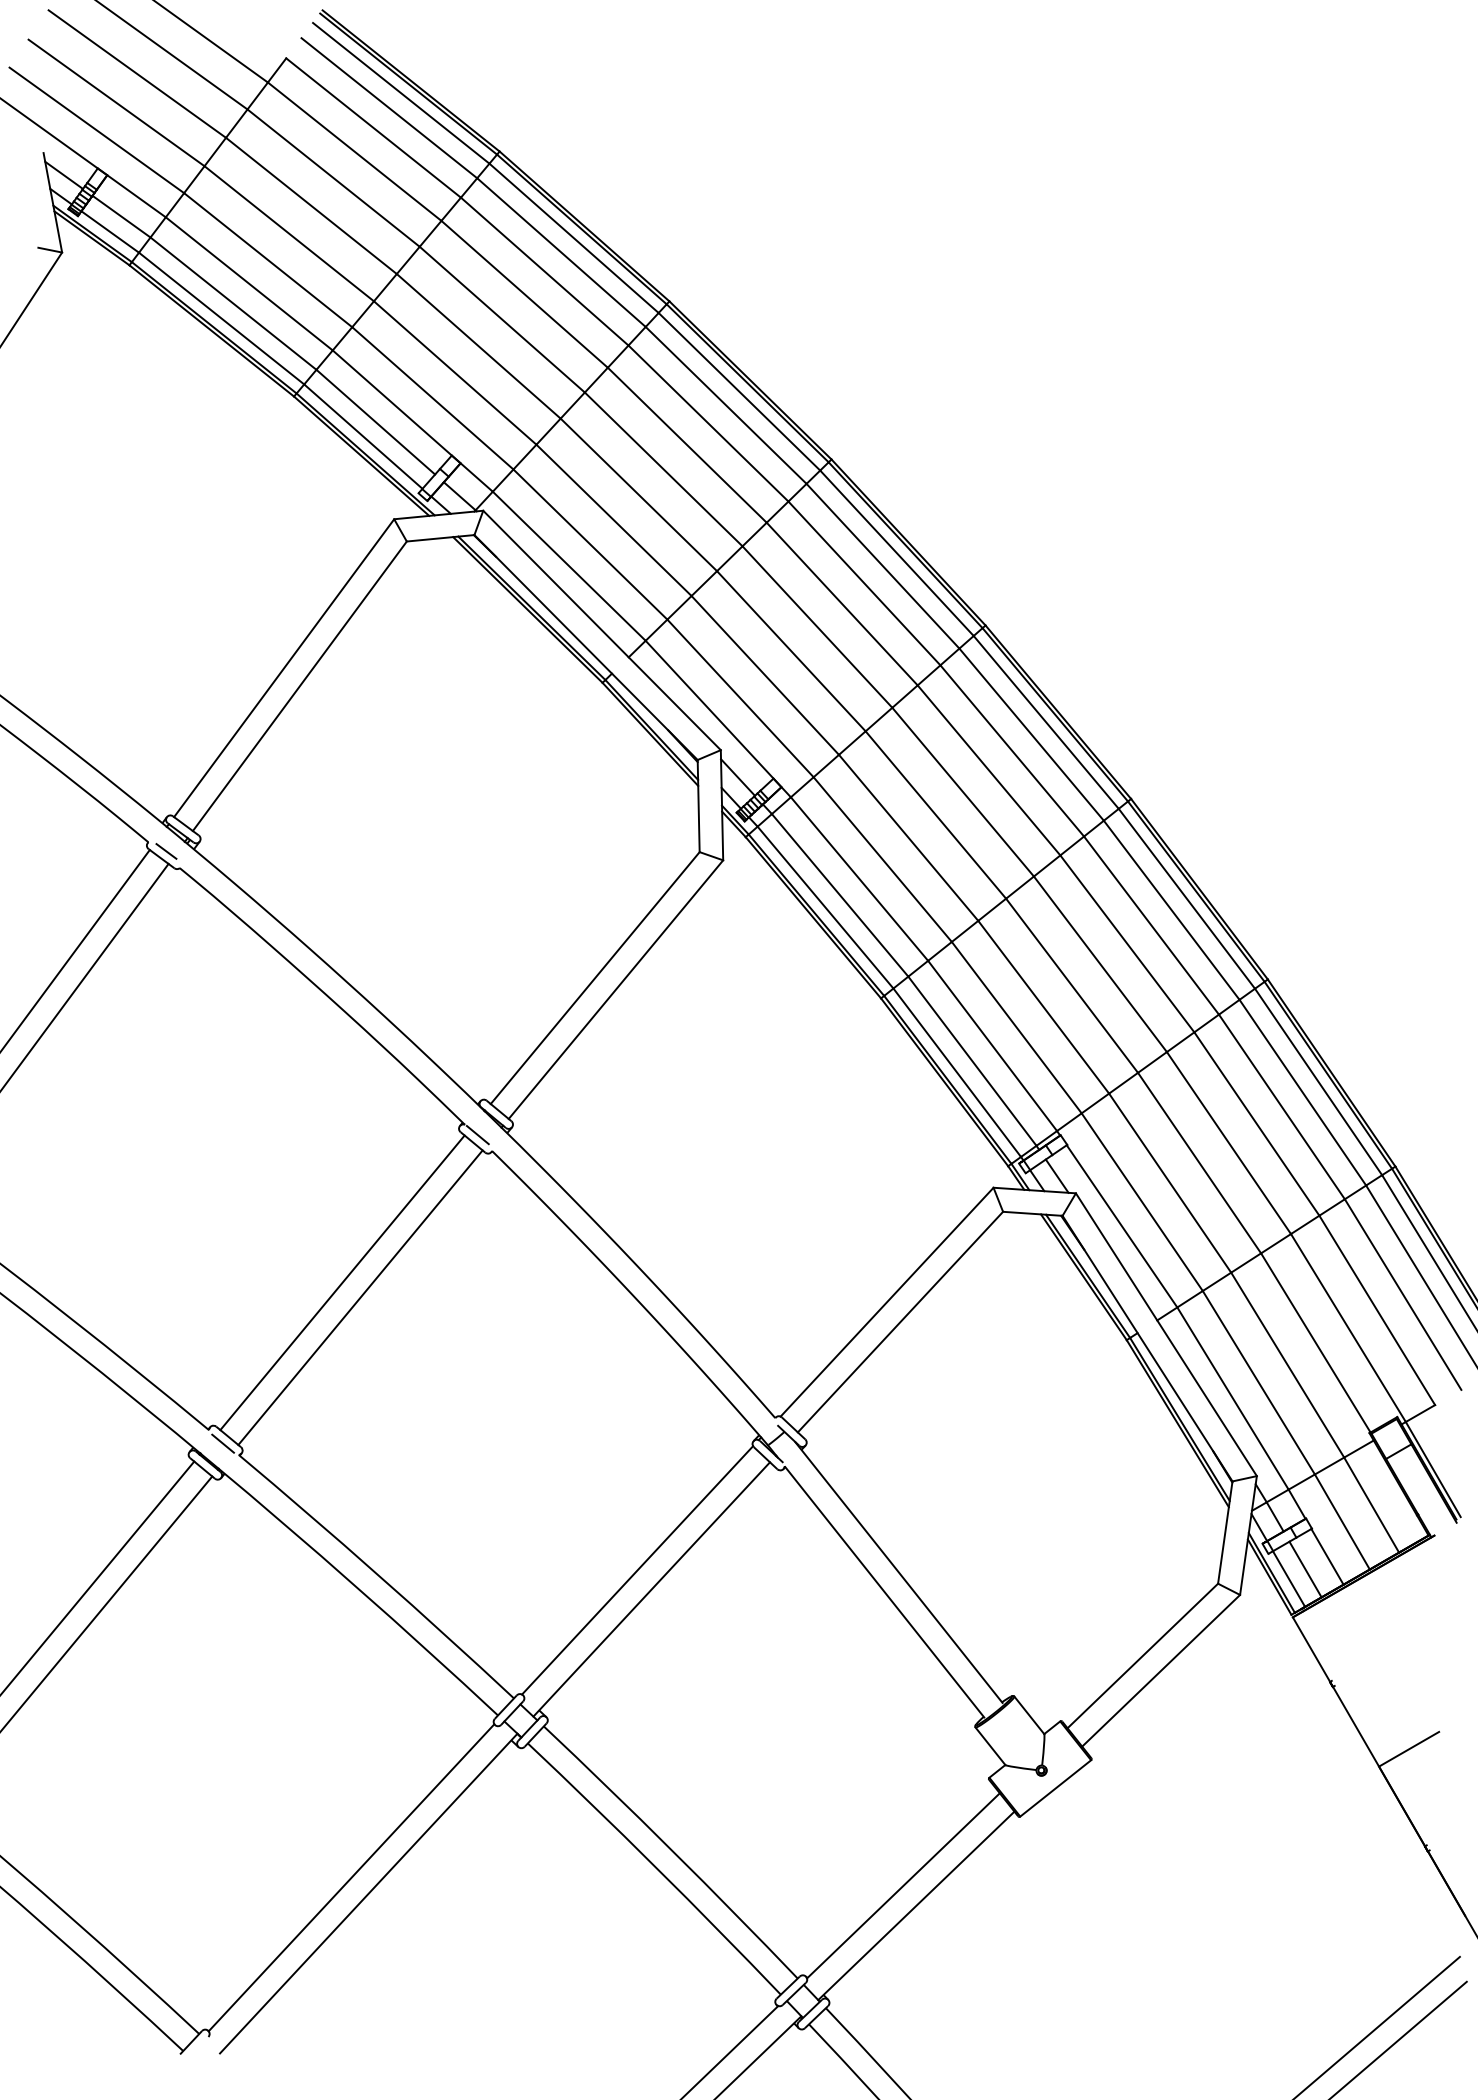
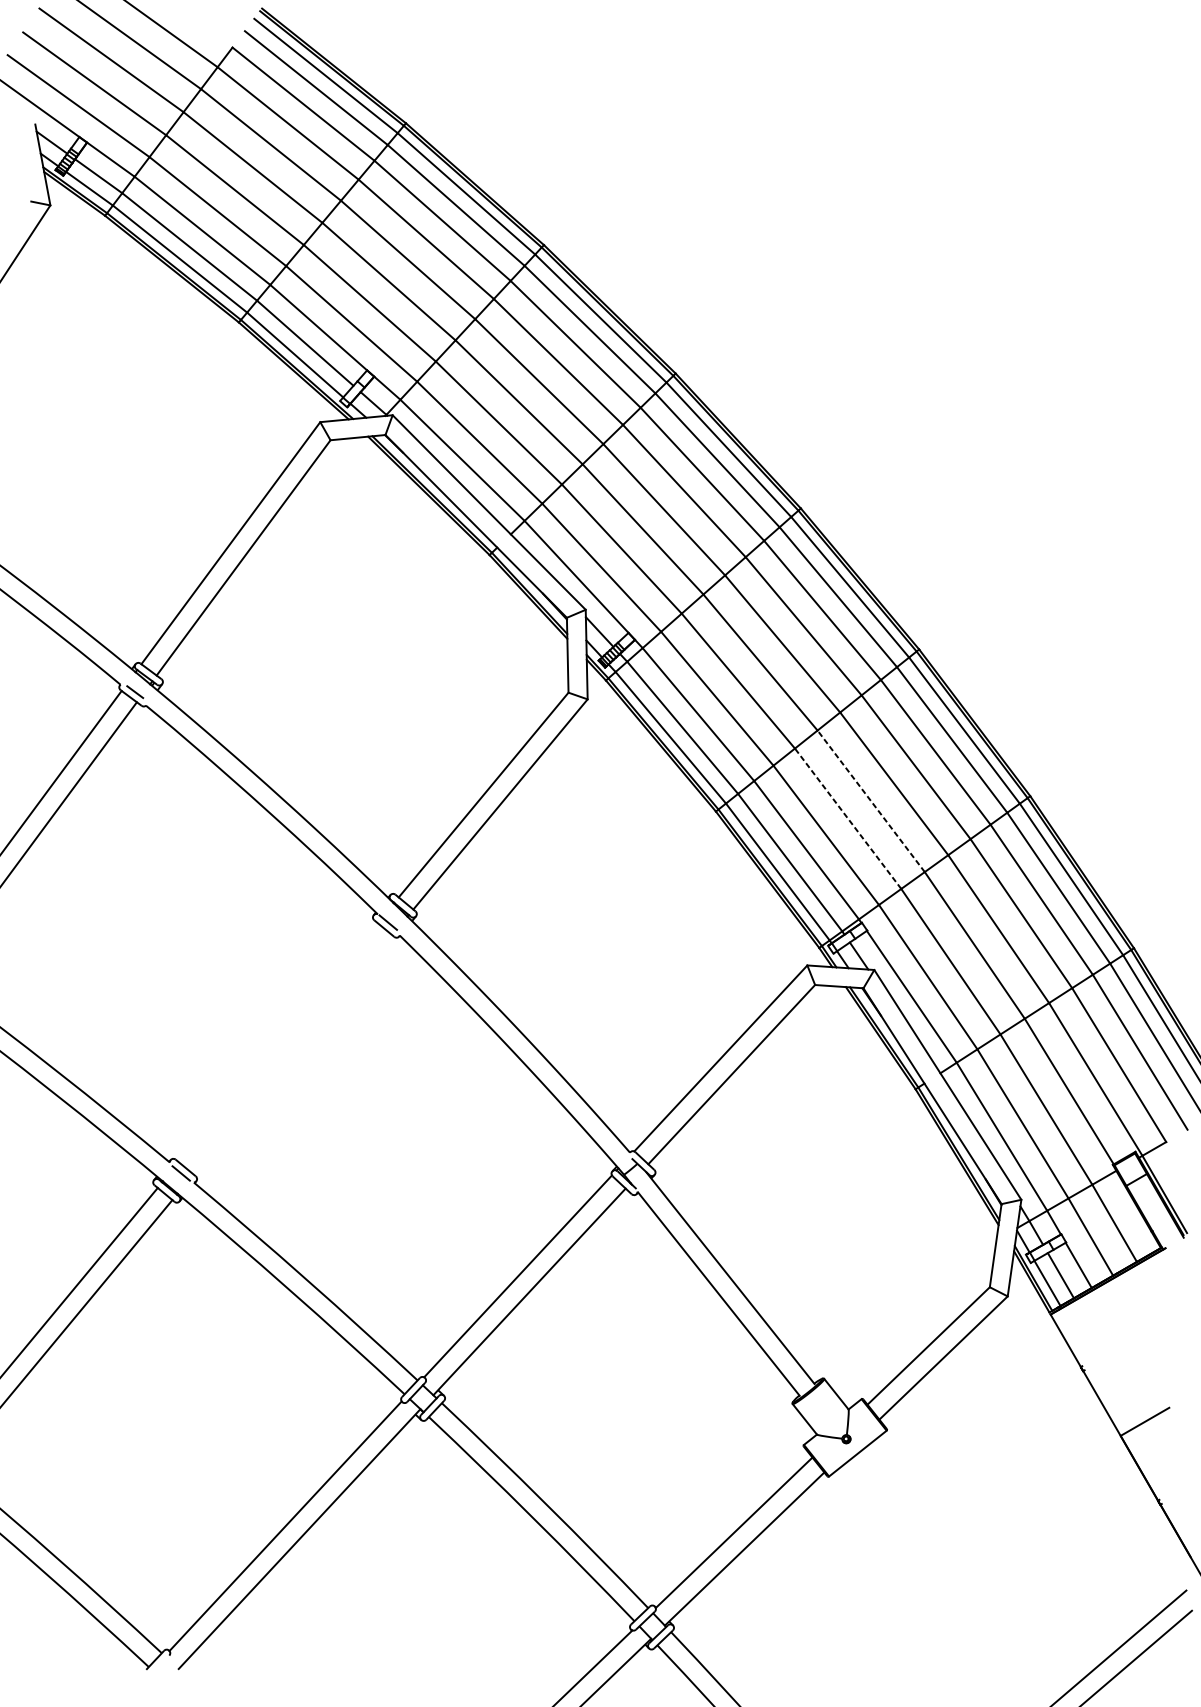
line: (1071, 985) -> (870, 801), solid -> dashed
line: (1043, 1006) -> (847, 818), solid -> dashed
line: (342, 1282) -> (278, 1042), removed
line: (360, 1297) -> (292, 1054), removed

